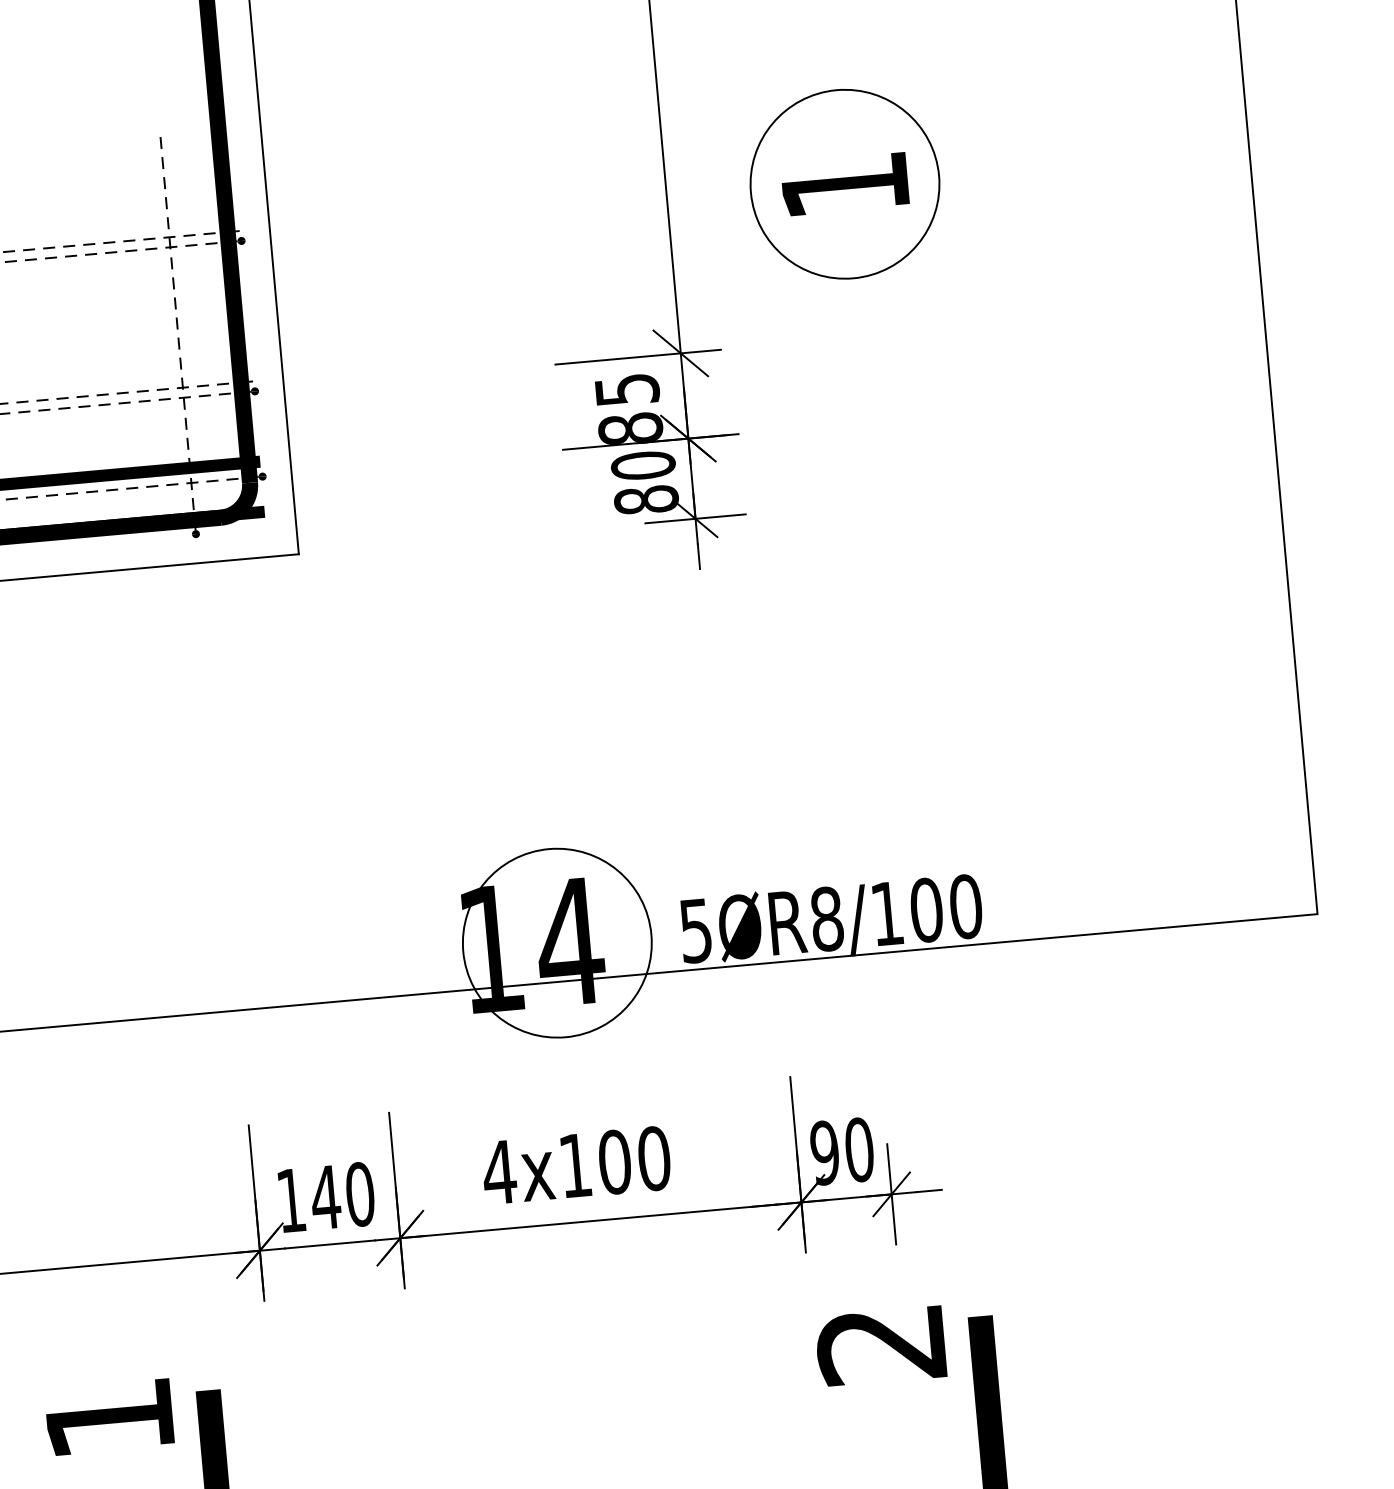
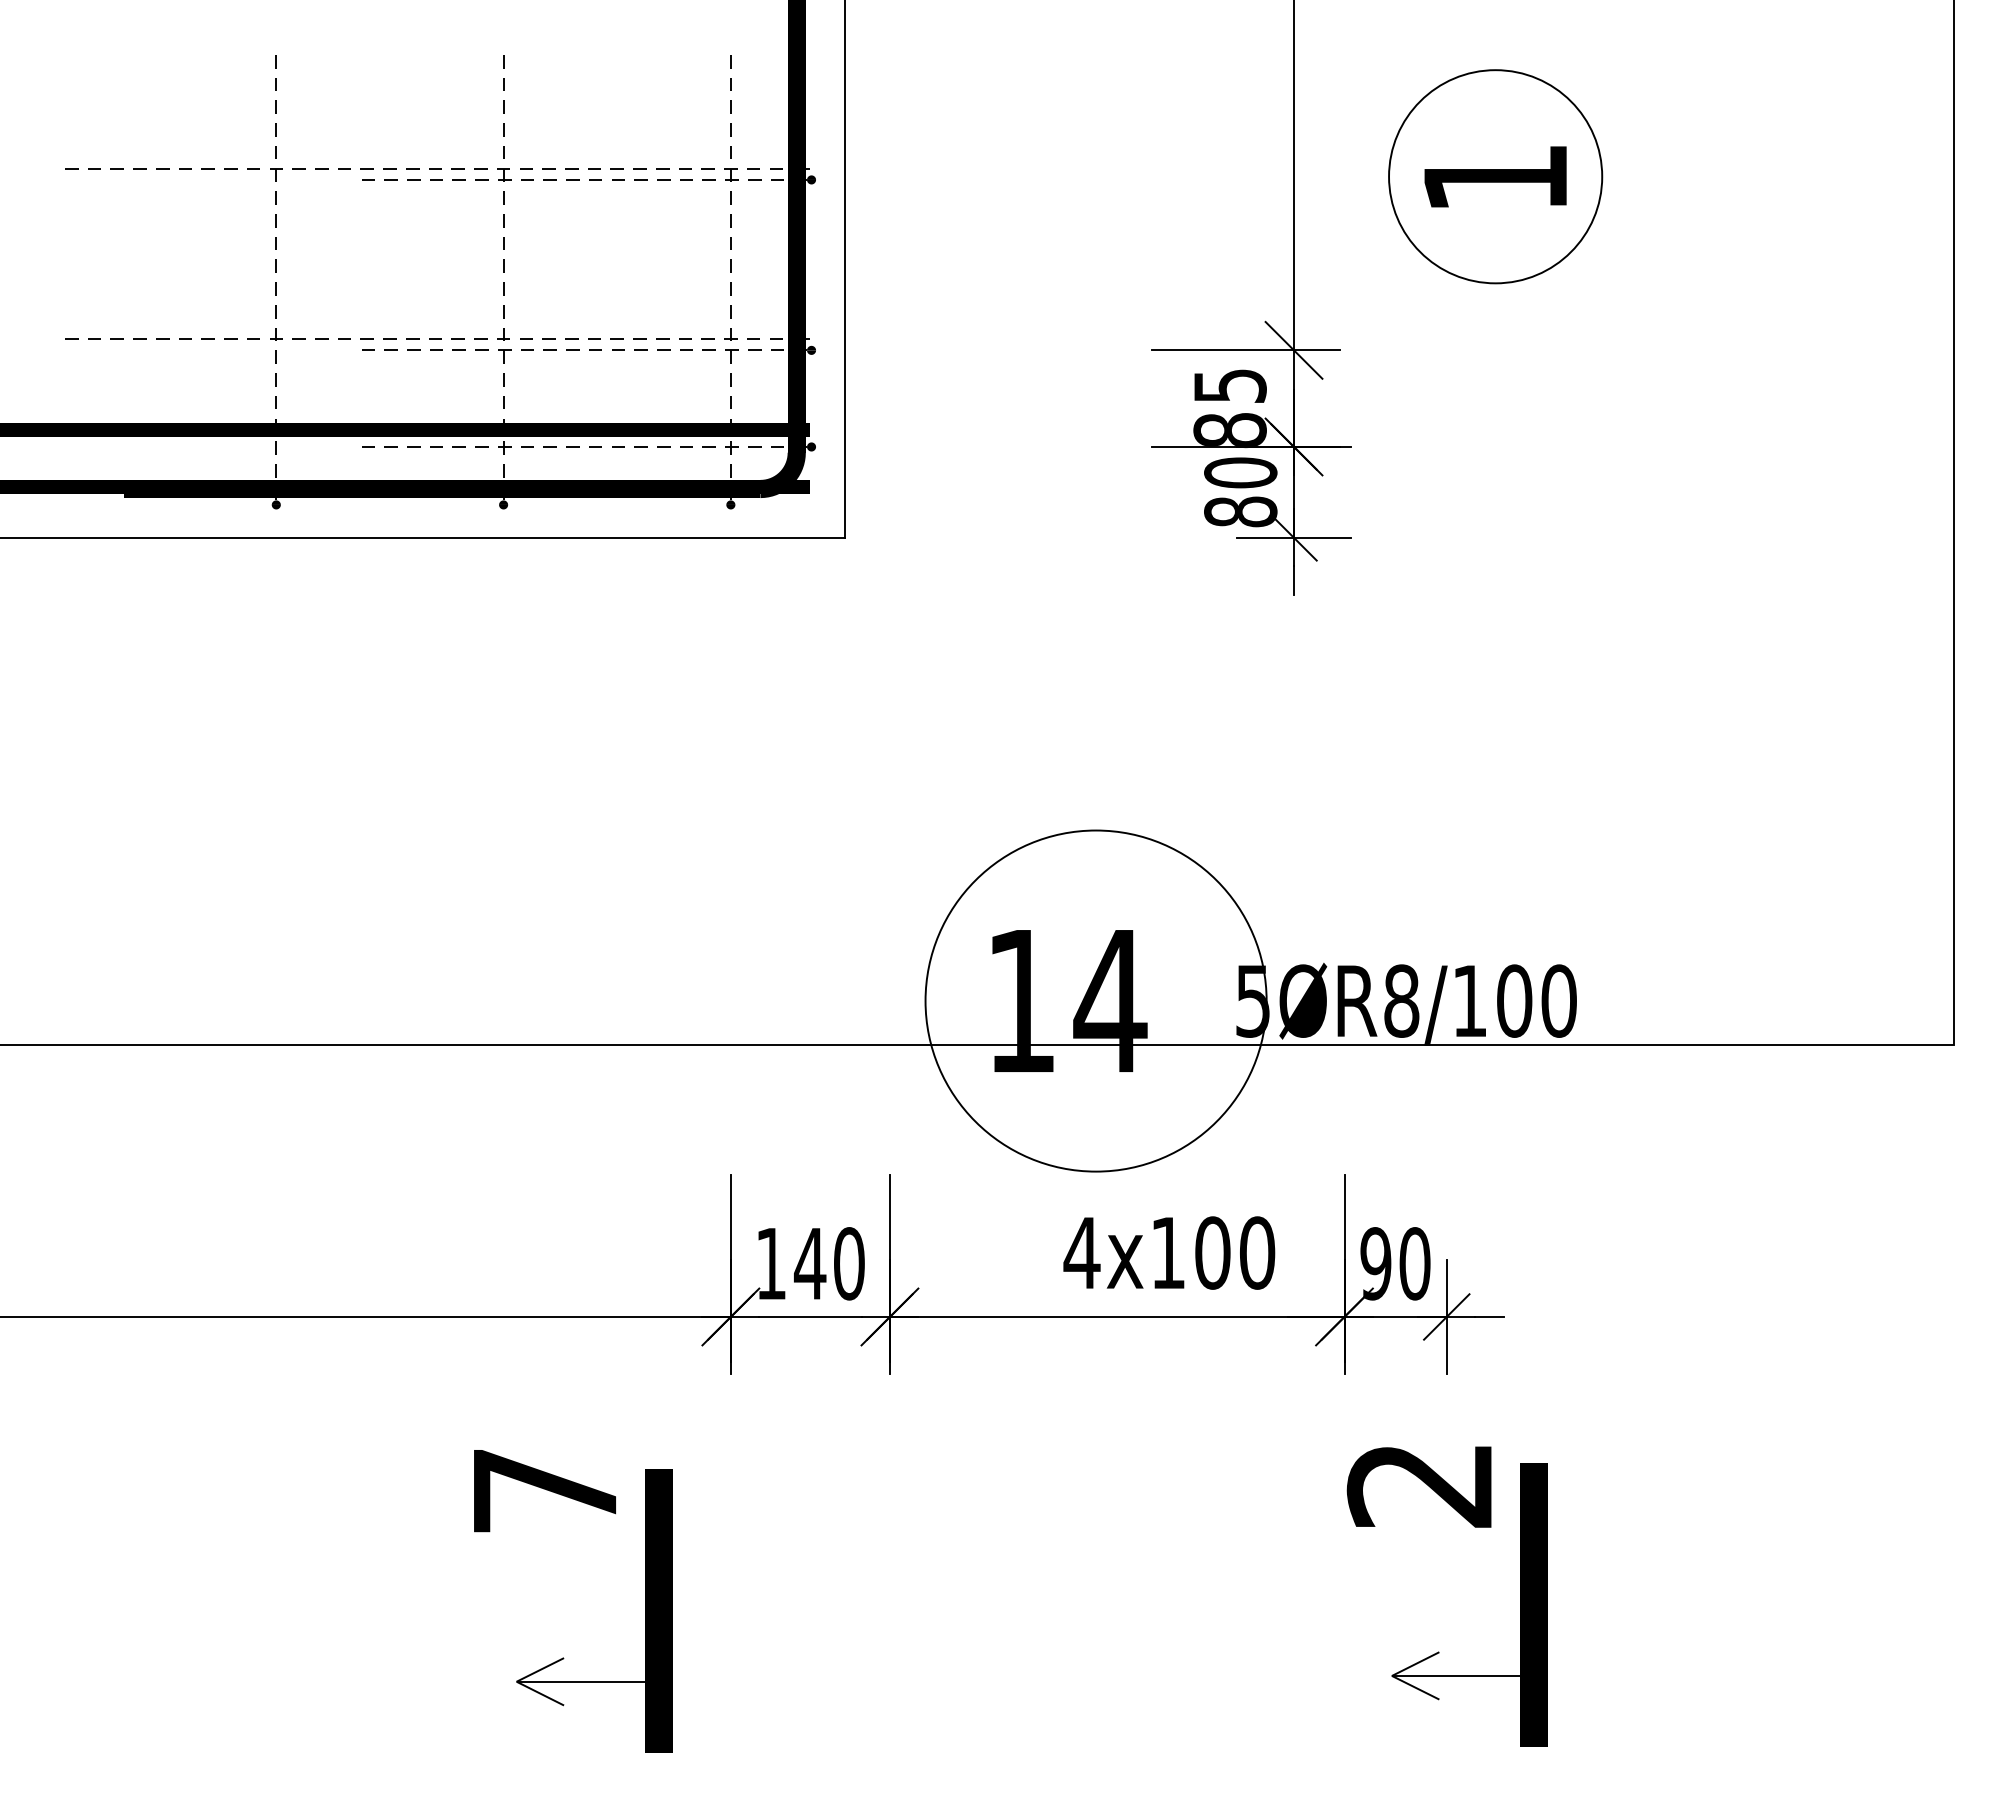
circle: (556, 942) -> (1095, 1000), size x1.6
text: (576, 1165) -> (1169, 1252), moved
text: (110, 1419) -> (545, 1491), 1 -> 7

